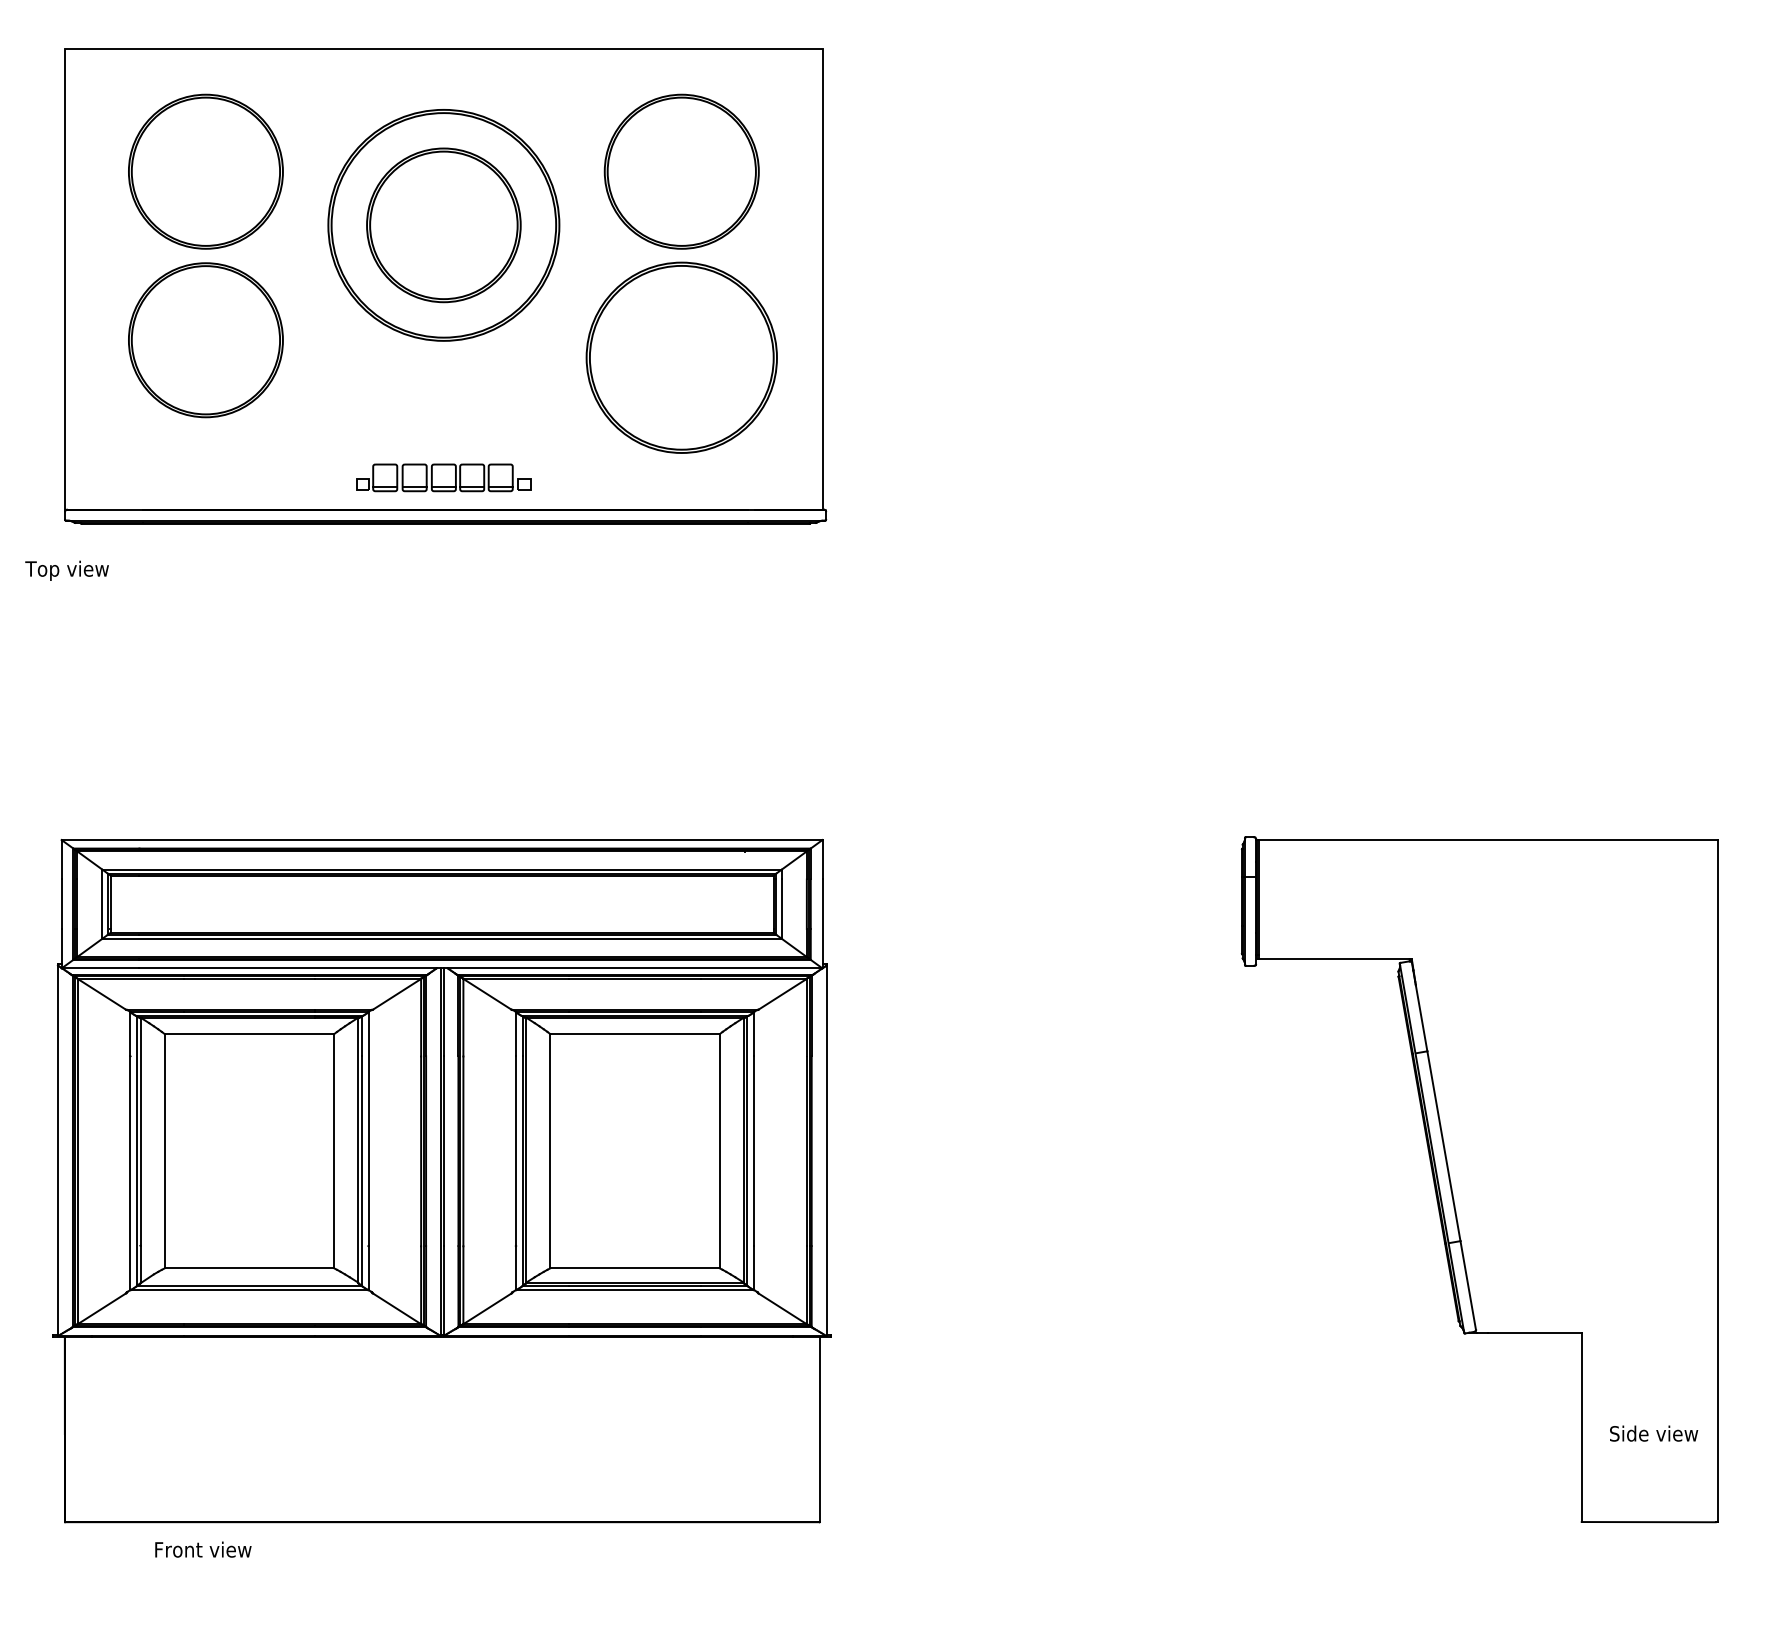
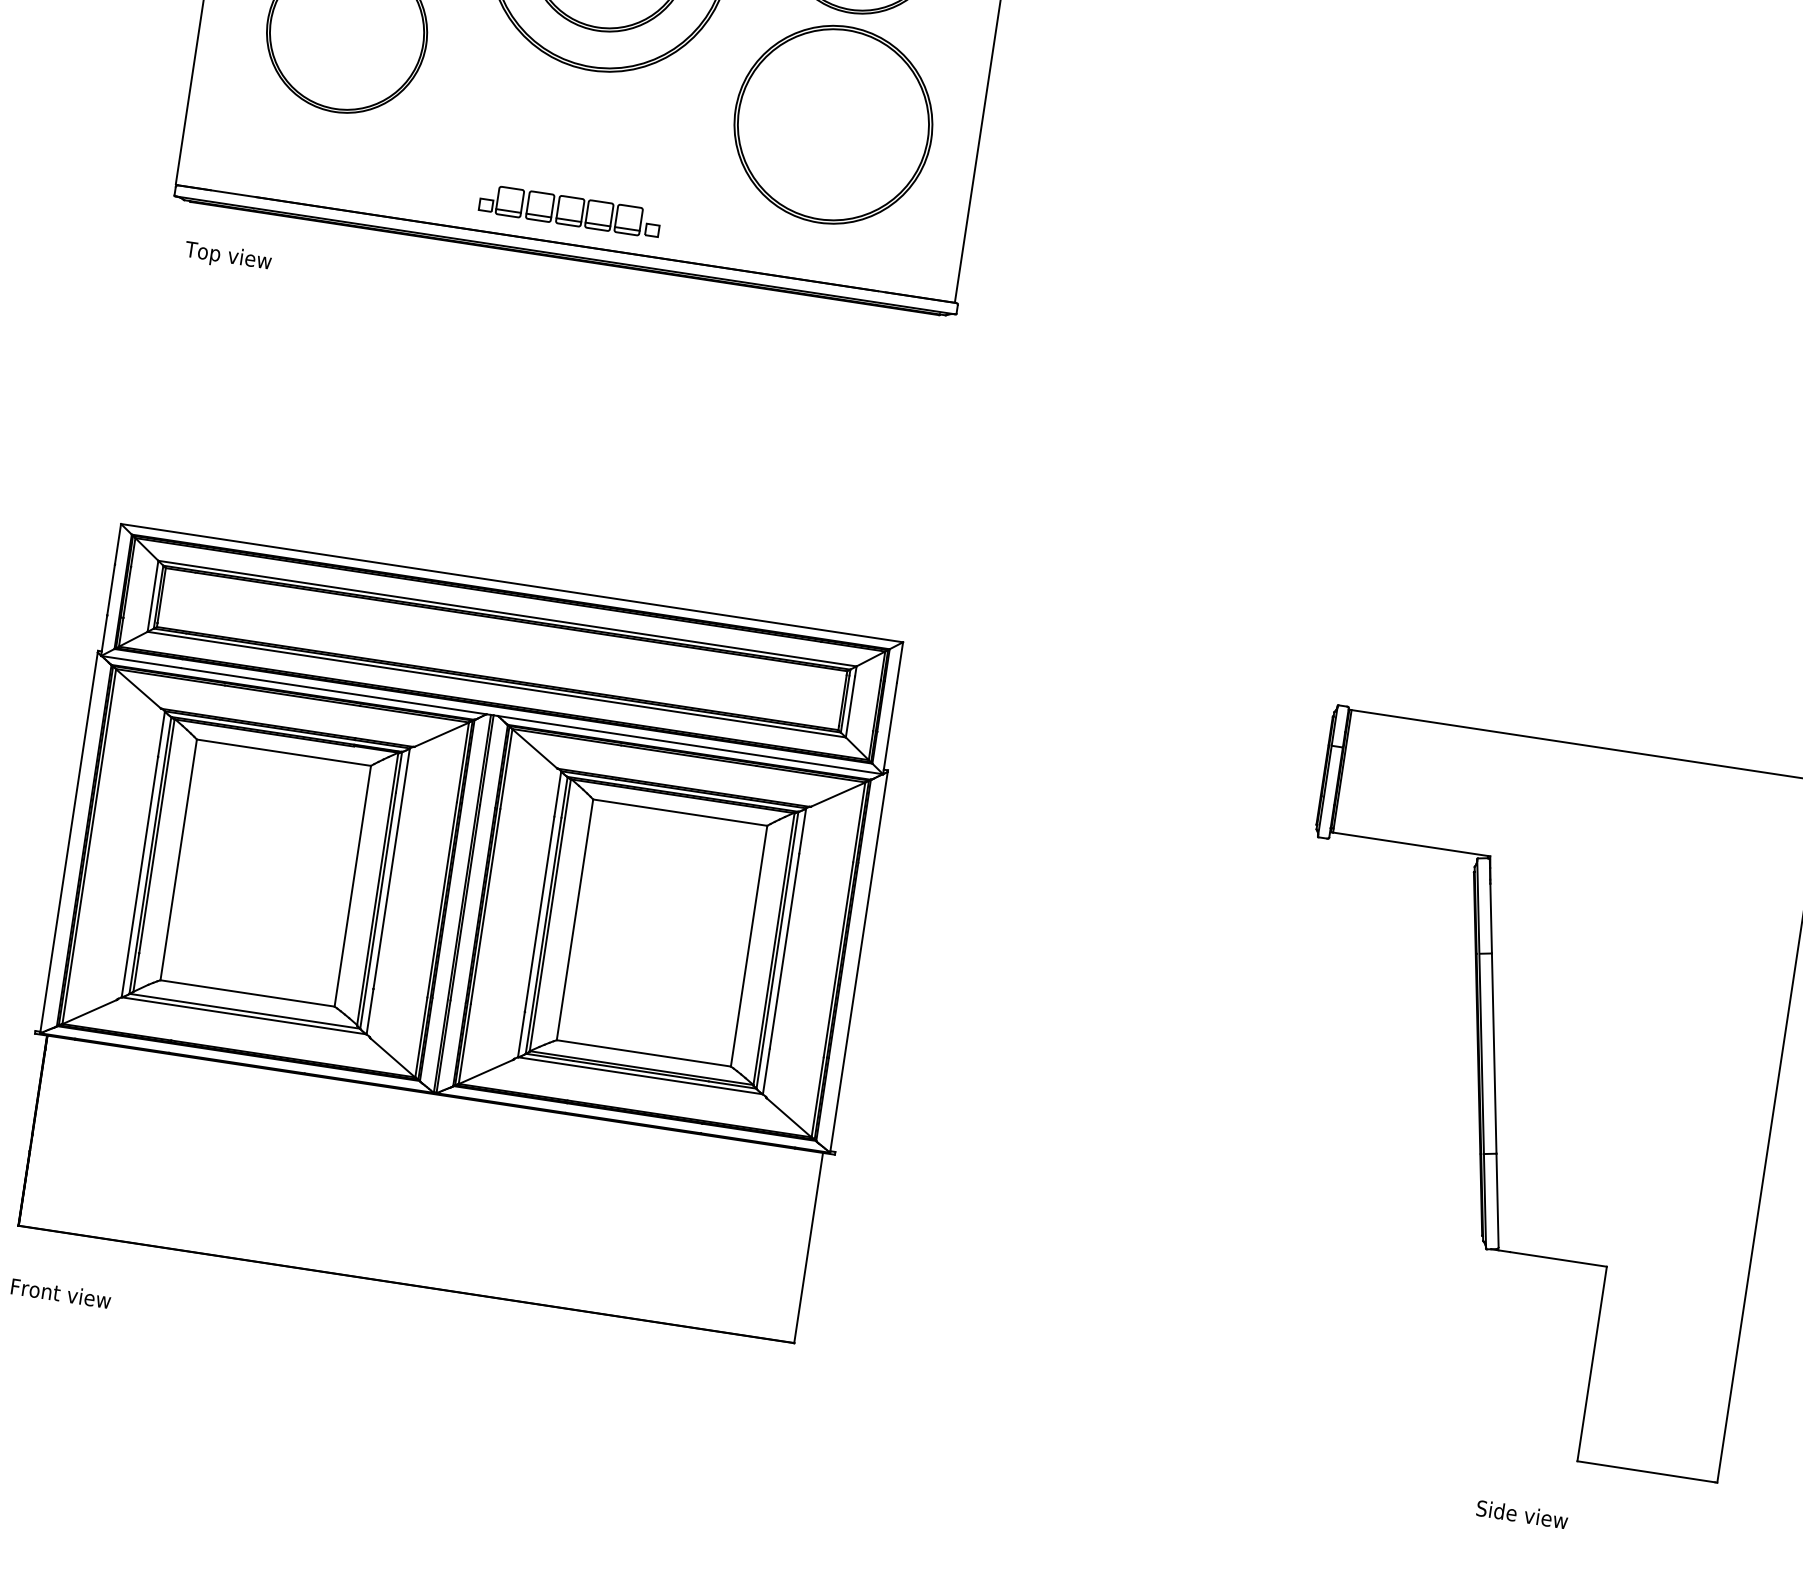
text: (66, 570) -> (227, 256), moved
text: (1654, 1433) -> (1522, 1514), moved
text: (203, 1549) -> (61, 1293), moved

